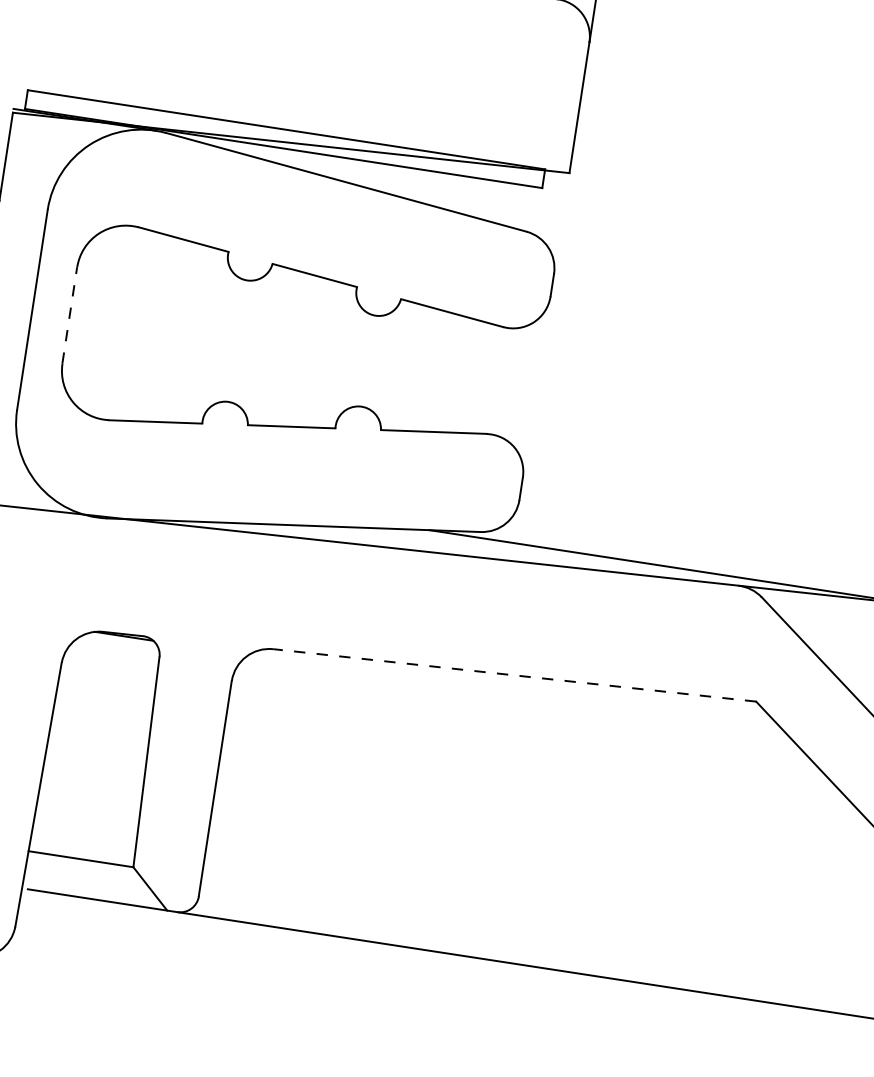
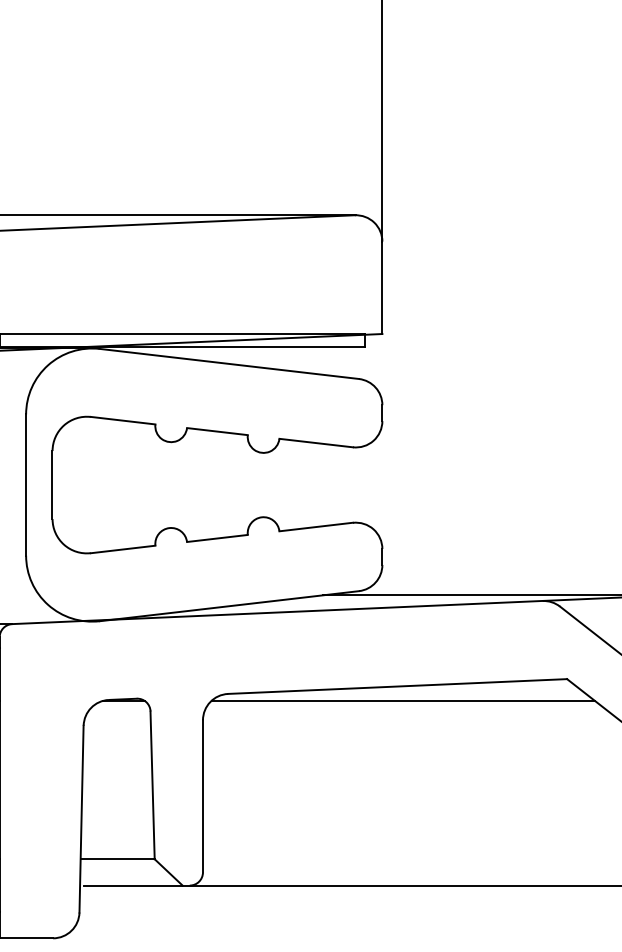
line: (69, 314) -> (52, 484), dashed -> solid
line: (514, 675) -> (397, 686), dashed -> solid
line: (518, 696) -> (402, 700), added

